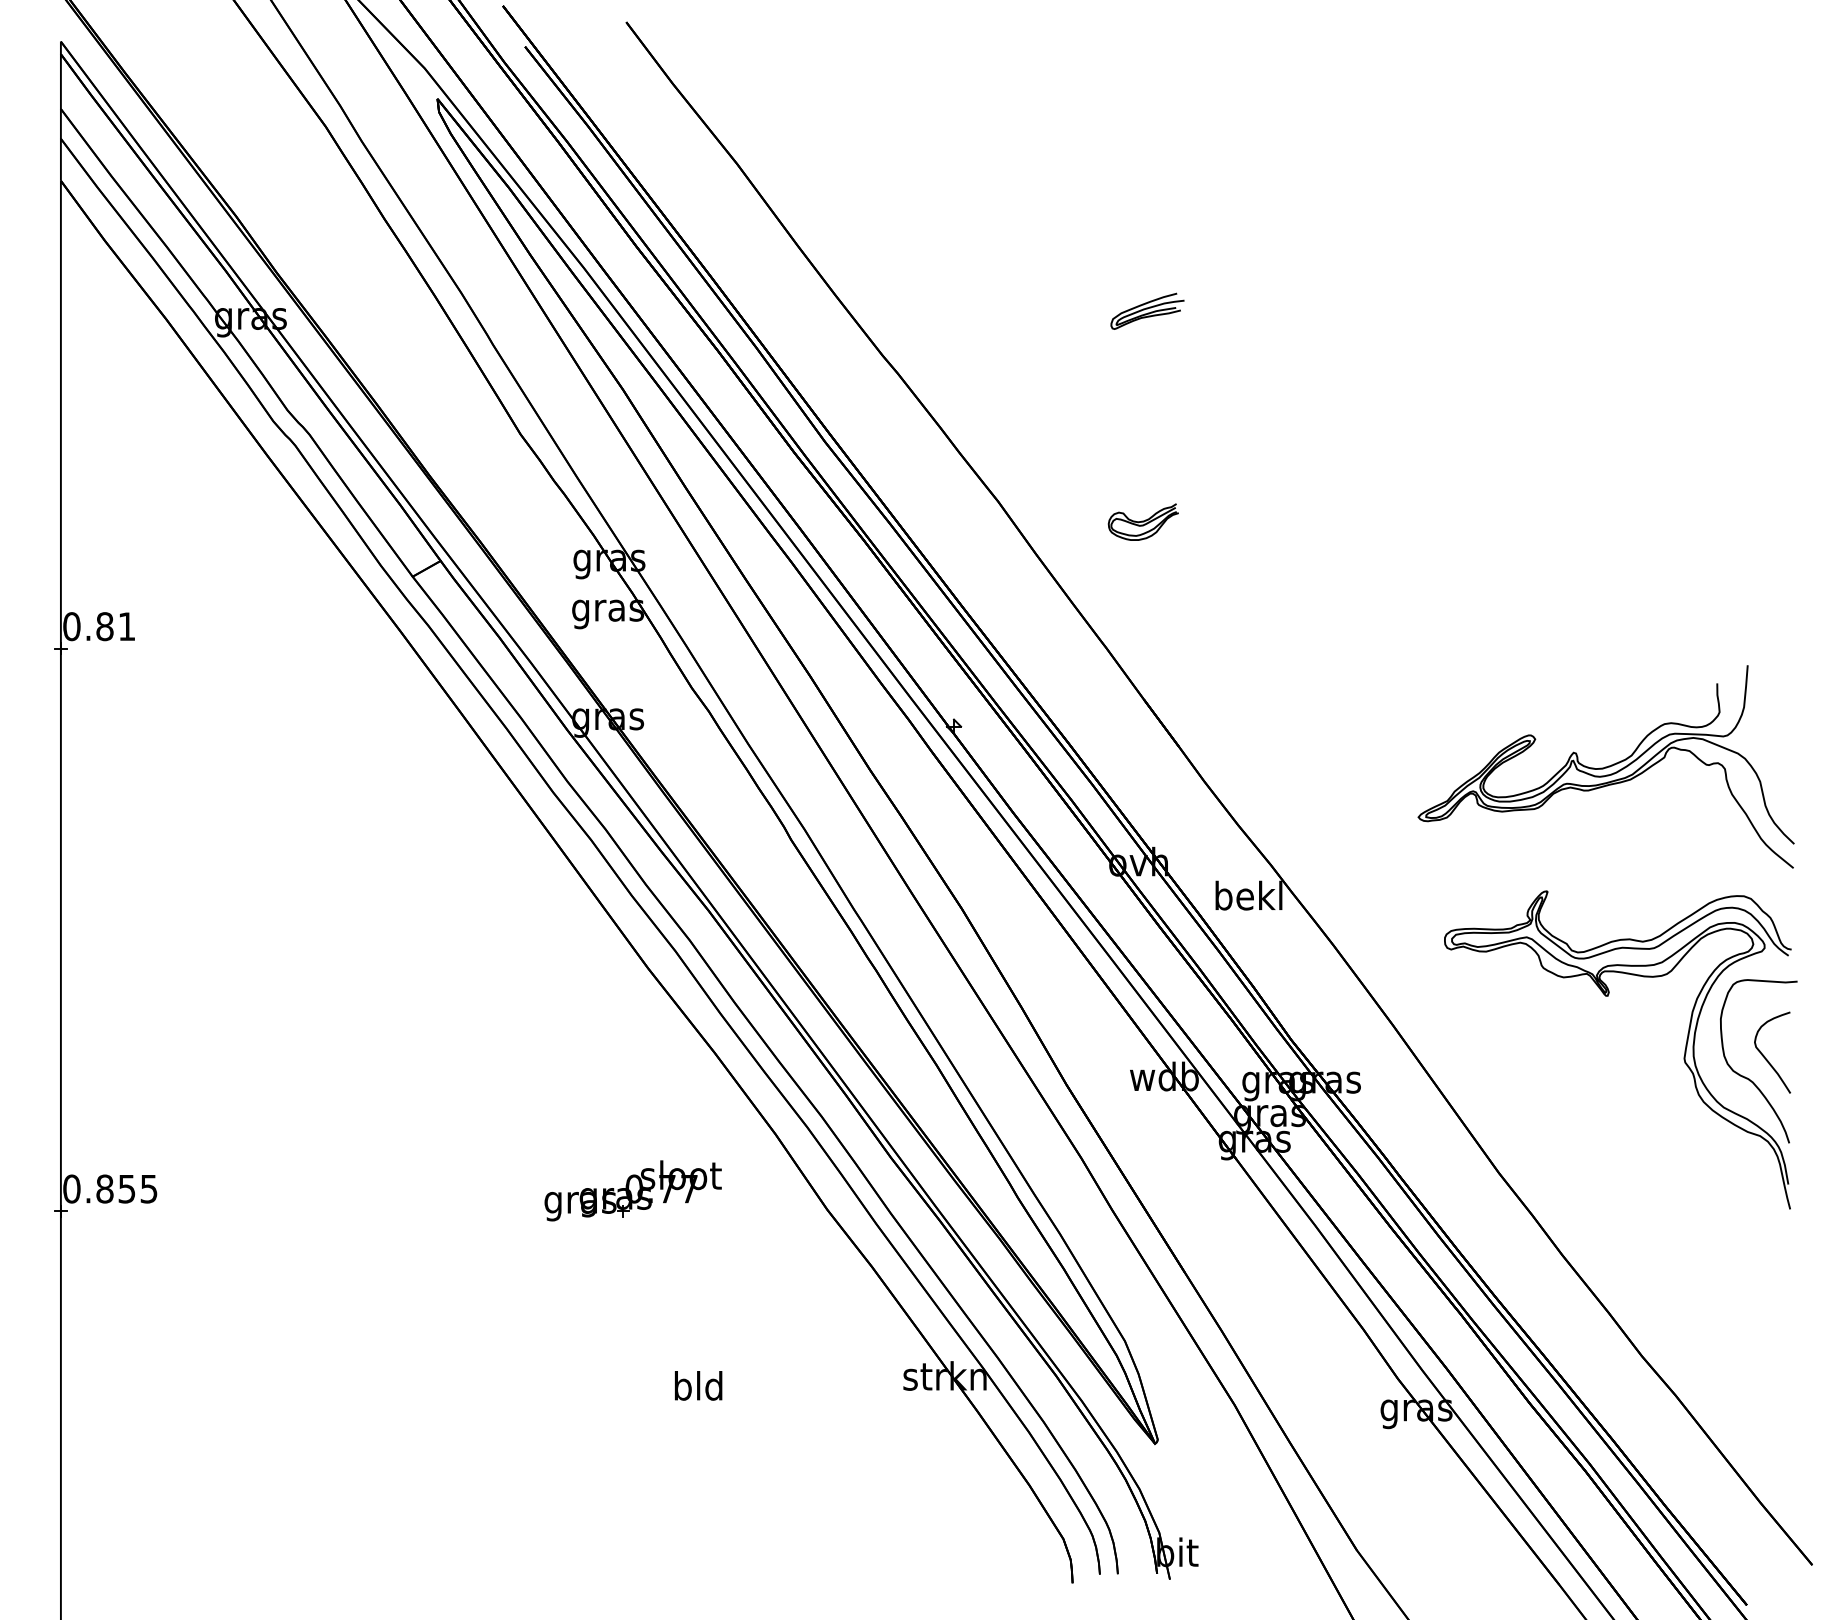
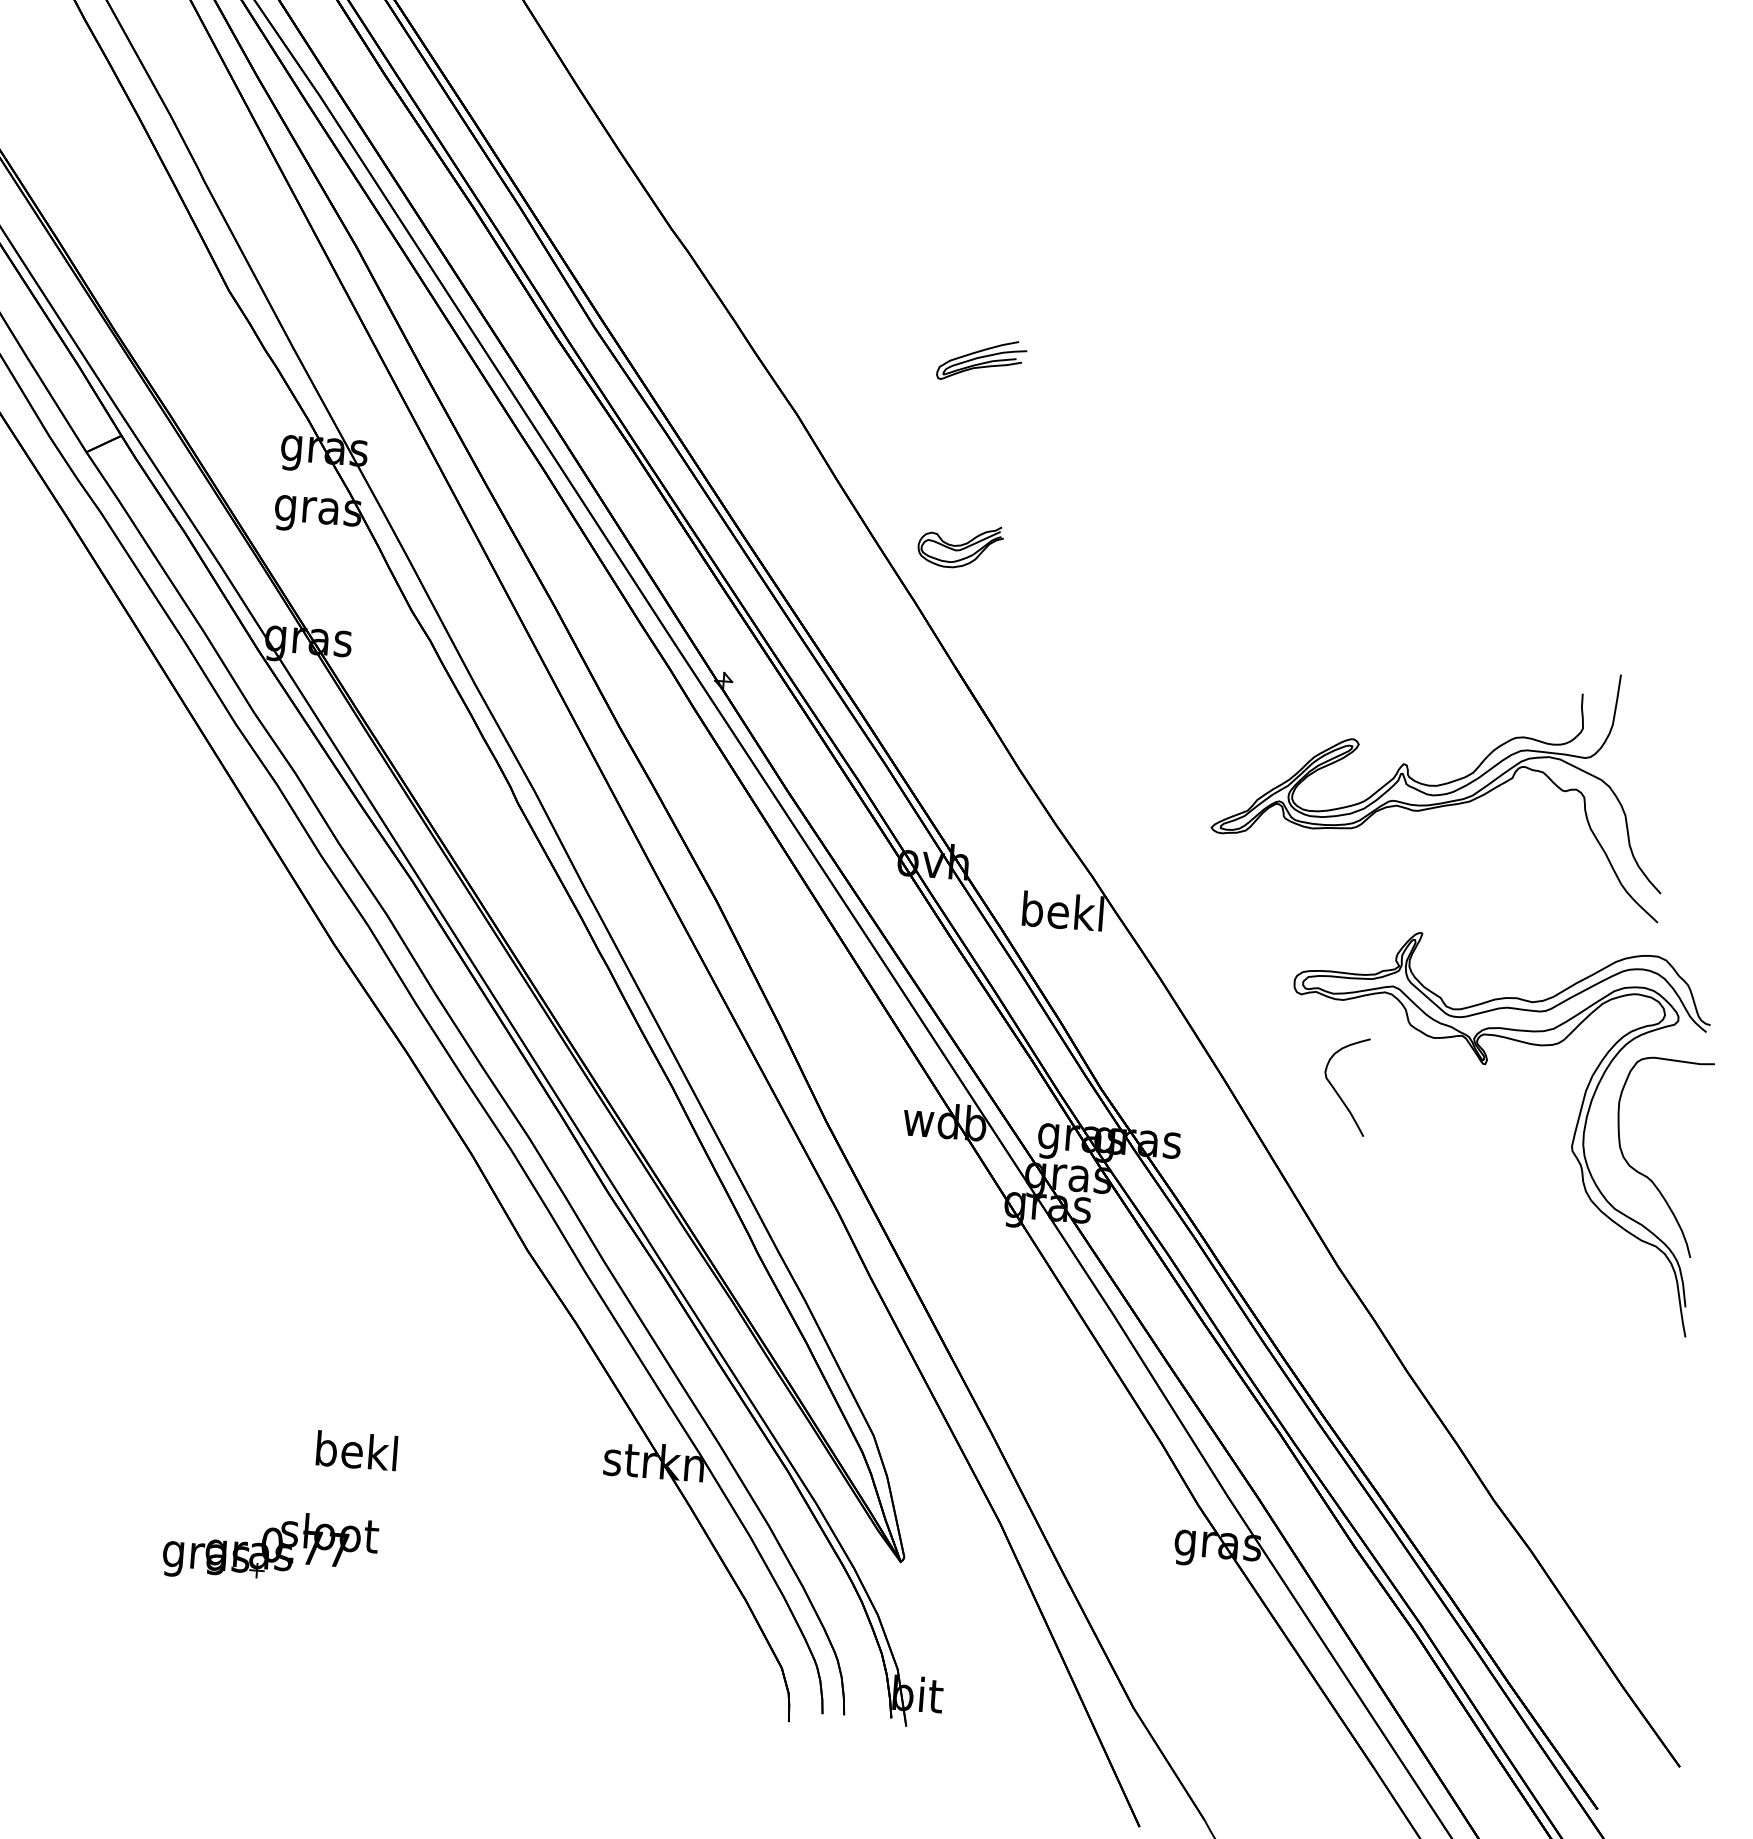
part: (1147, 310) -> (981, 359), moved
part: (1142, 521) -> (959, 545), moved
part: (1605, 766) -> (1440, 783), moved
curve: (1765, 1056) -> (1336, 1090), moved
part: (632, 1190) -> (269, 1546), moved
text: (698, 1385) -> (356, 1450), bld -> bekl

